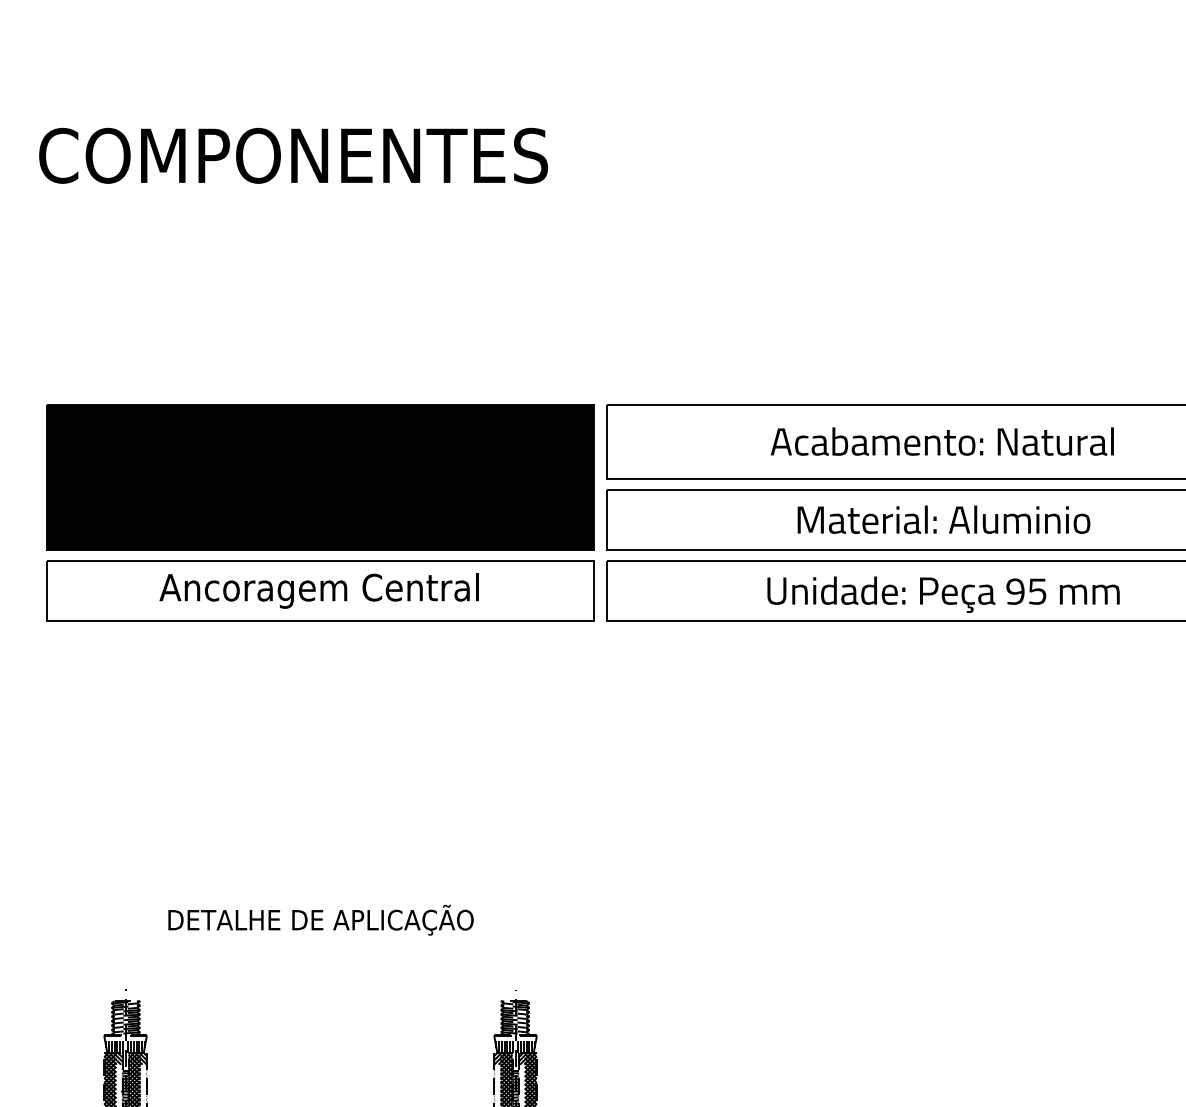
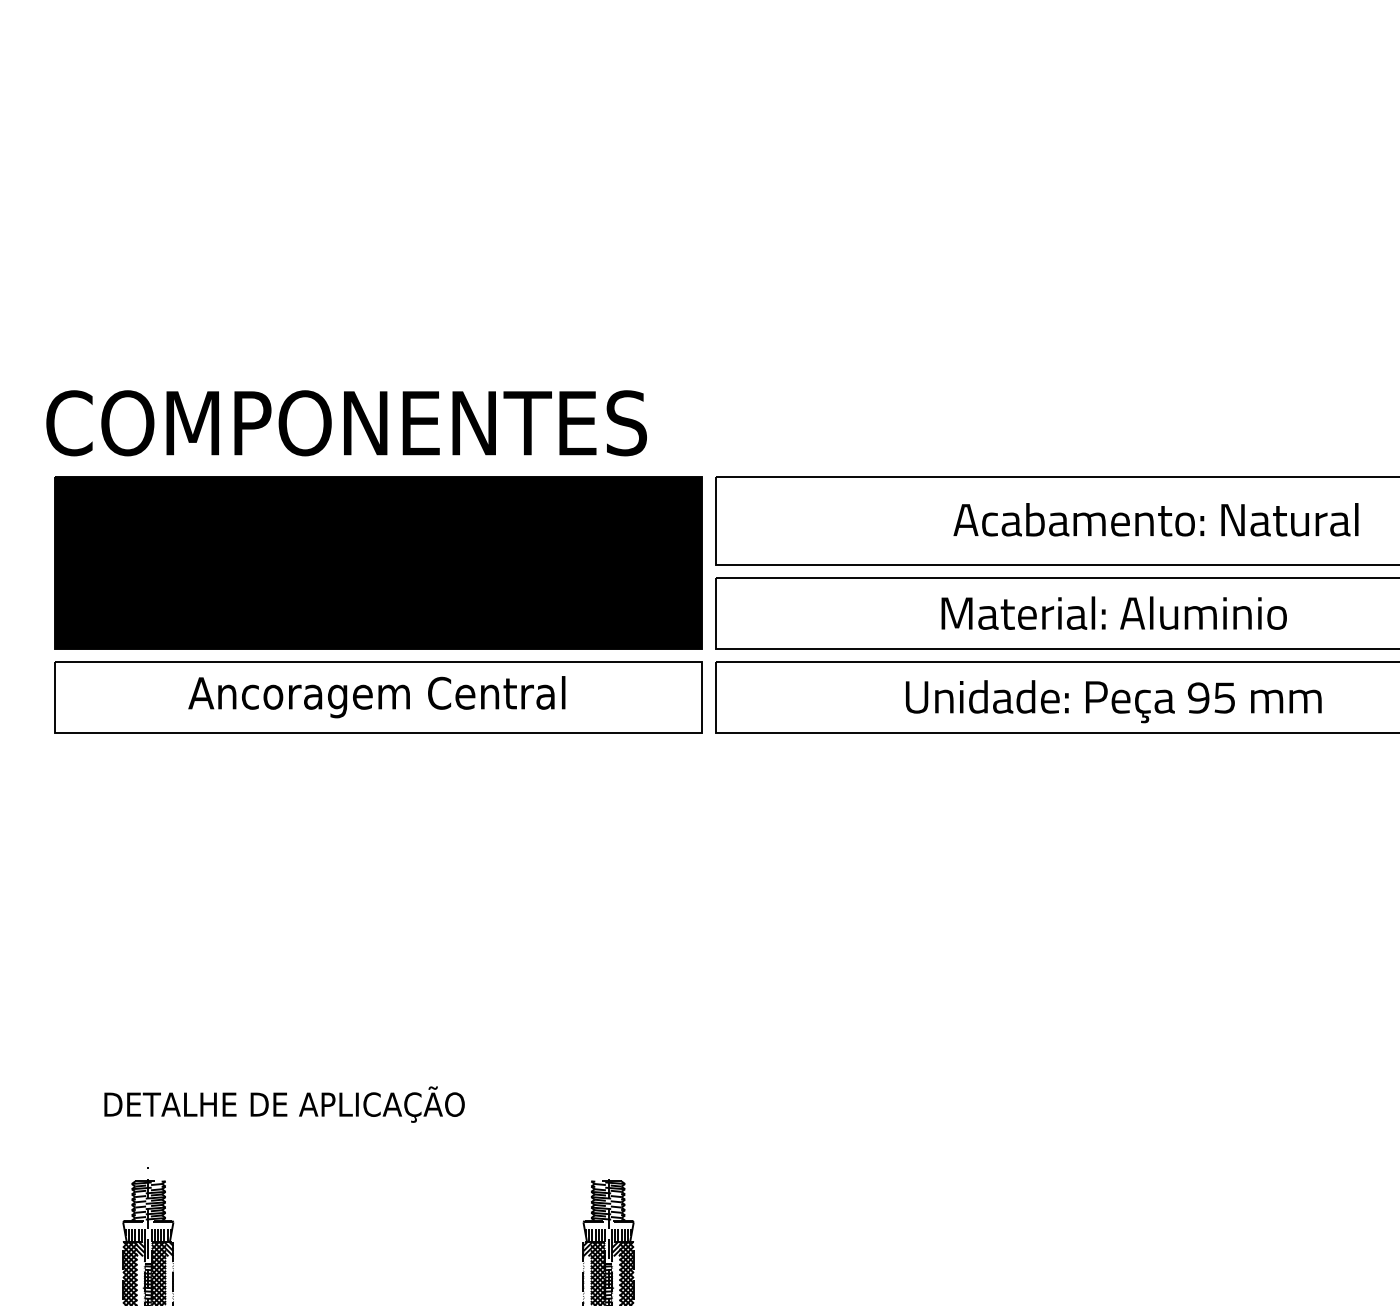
text: (293, 155) -> (346, 422), moved
text: (942, 441) -> (1156, 519), moved
text: (320, 919) -> (283, 1103), moved

